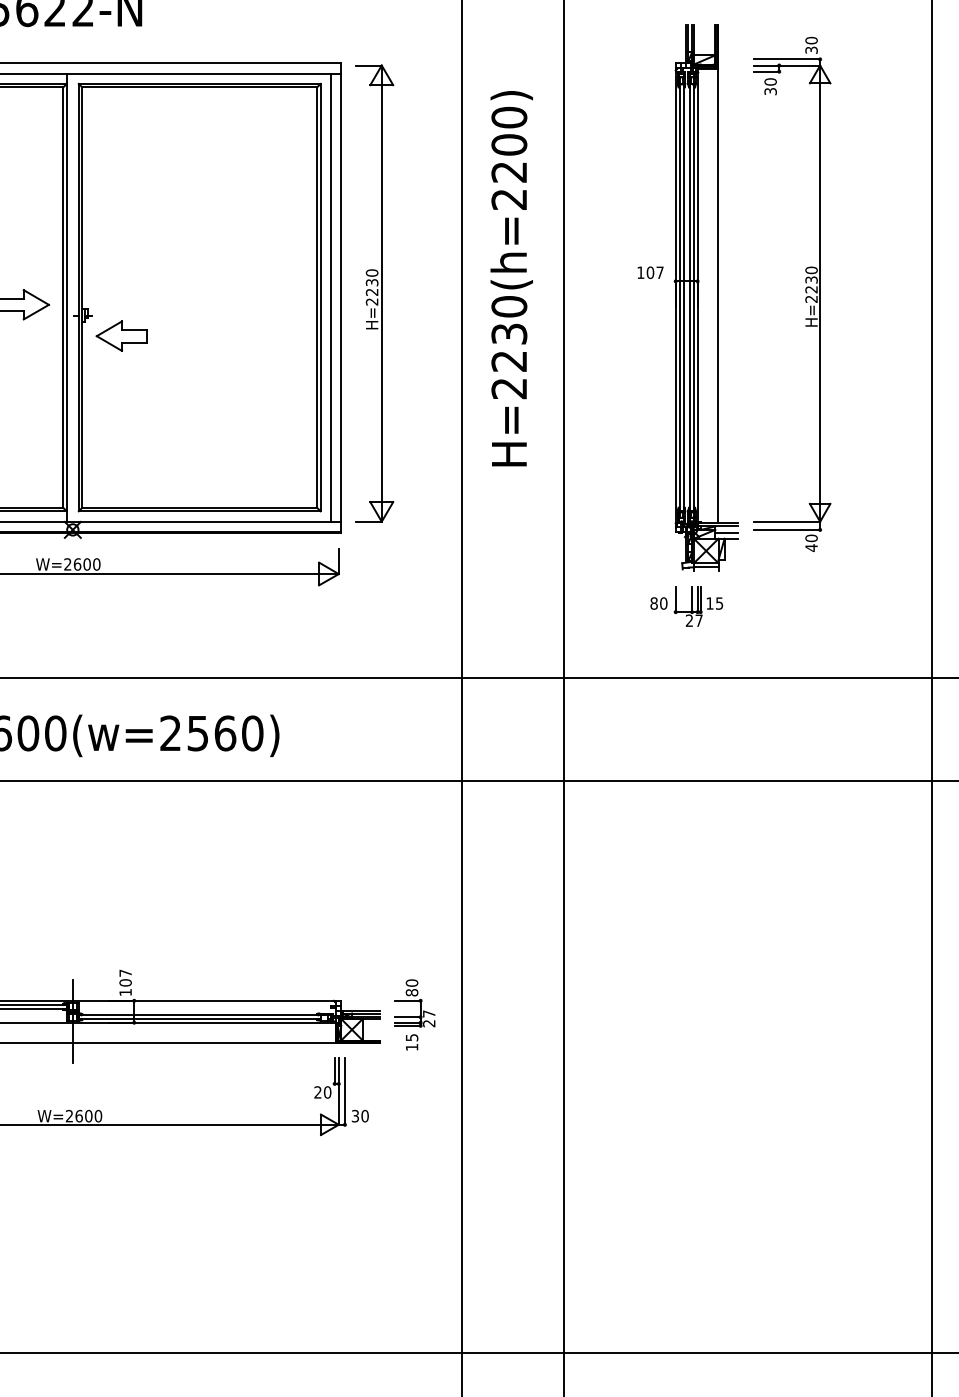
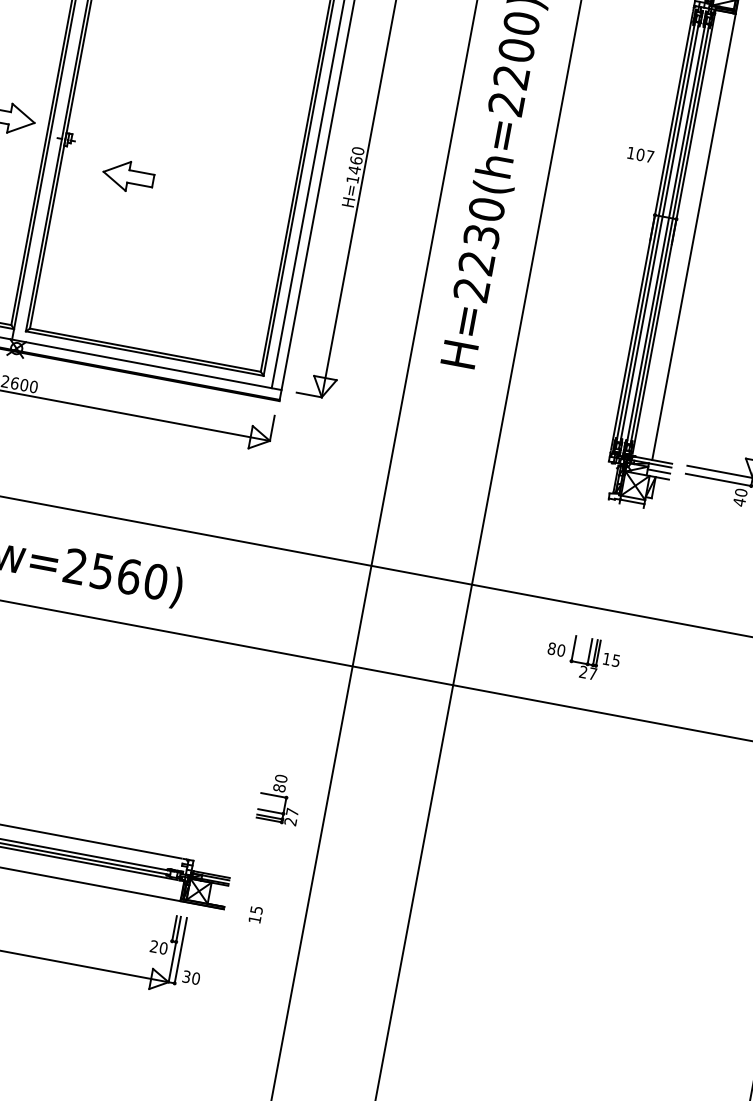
text: (650, 272) -> (640, 154), moved
text: (371, 291) -> (354, 169), H=2230 -> H=1460
part: (121, 335) -> (128, 175), moved
part: (686, 606) -> (583, 657), moved
part: (414, 1003) -> (279, 799), moved

